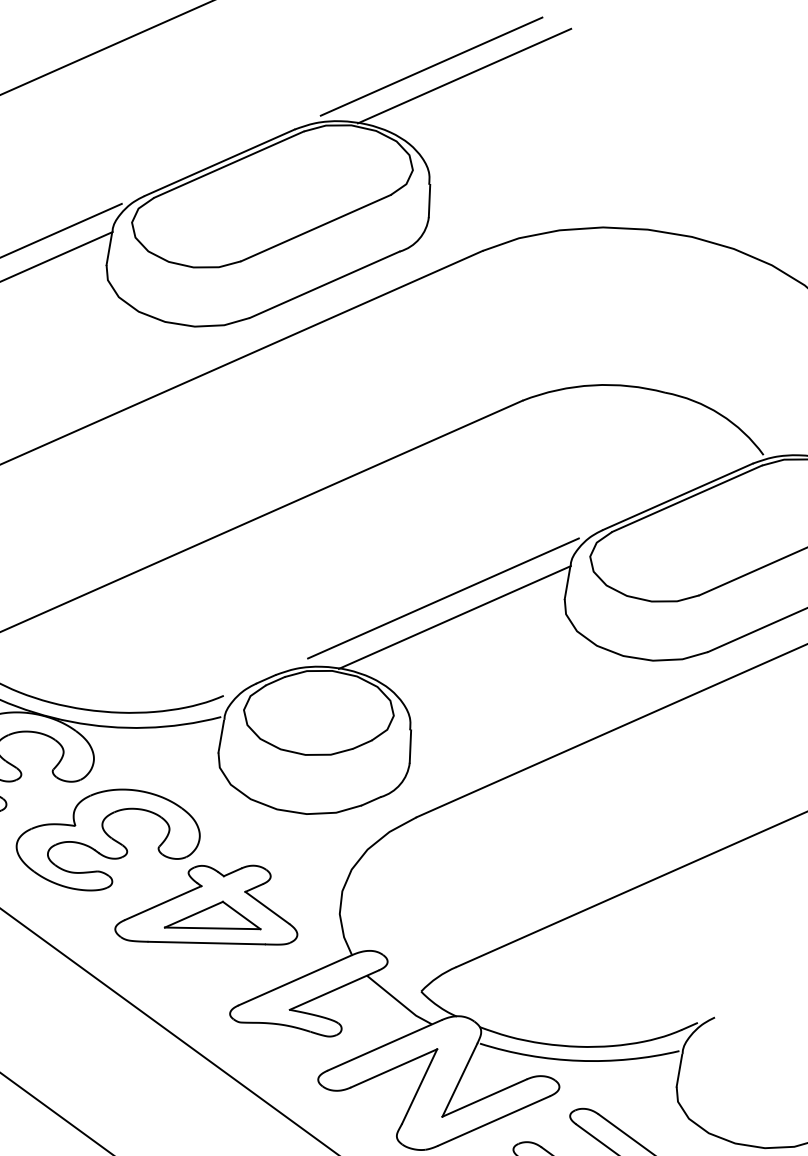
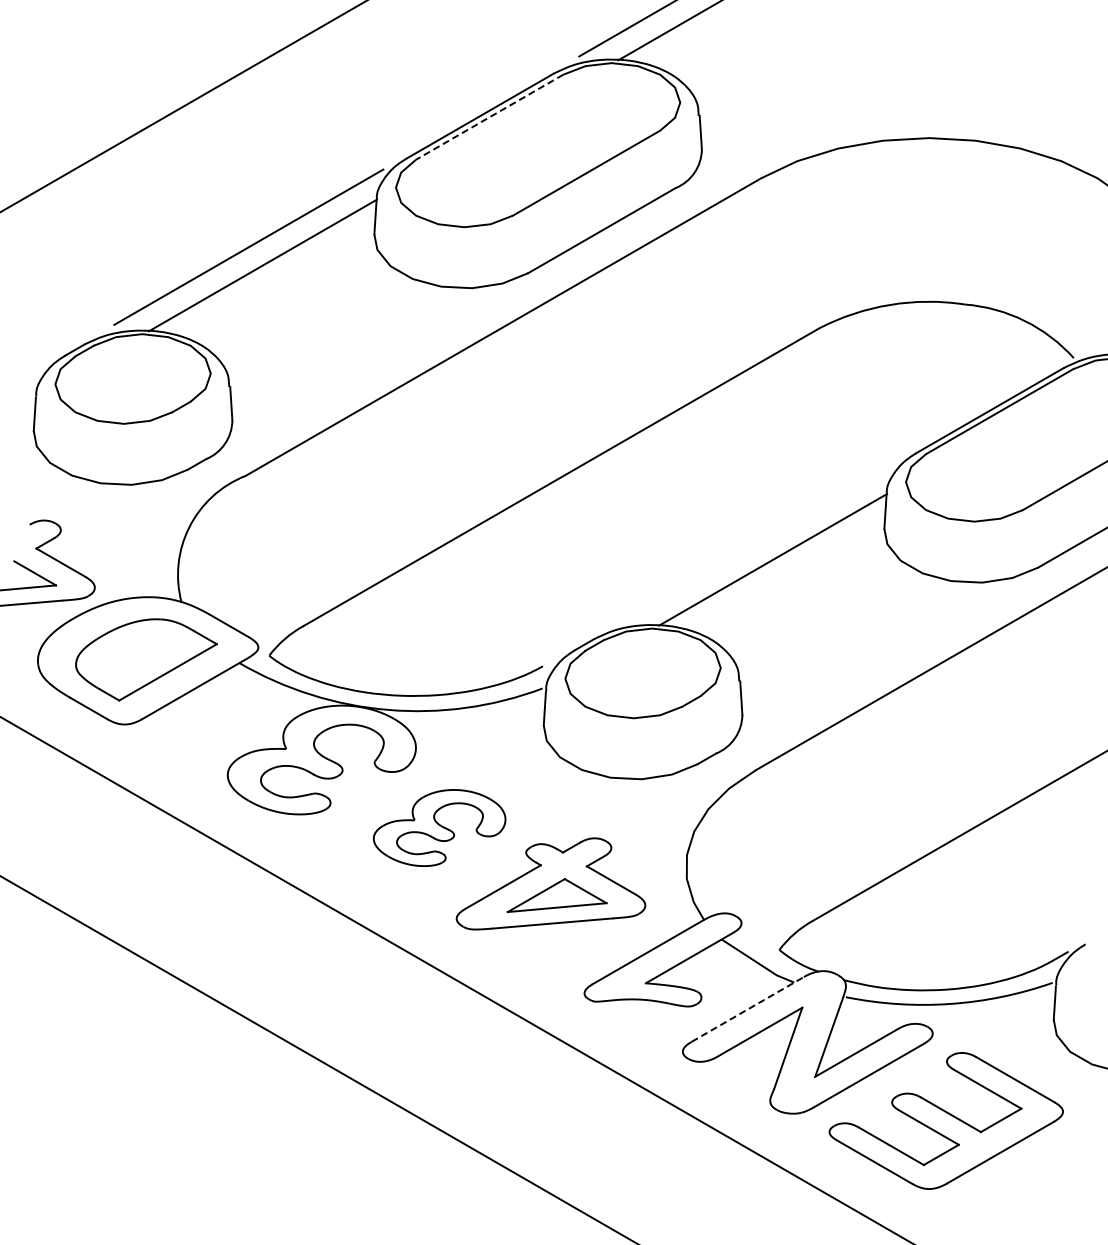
line: (228, 164) -> (489, 117), solid -> dashed
line: (442, 598) -> (758, 541), removed
part: (108, 839) -> (439, 827), size x0.7
line: (384, 1045) -> (747, 1009), solid -> dashed

